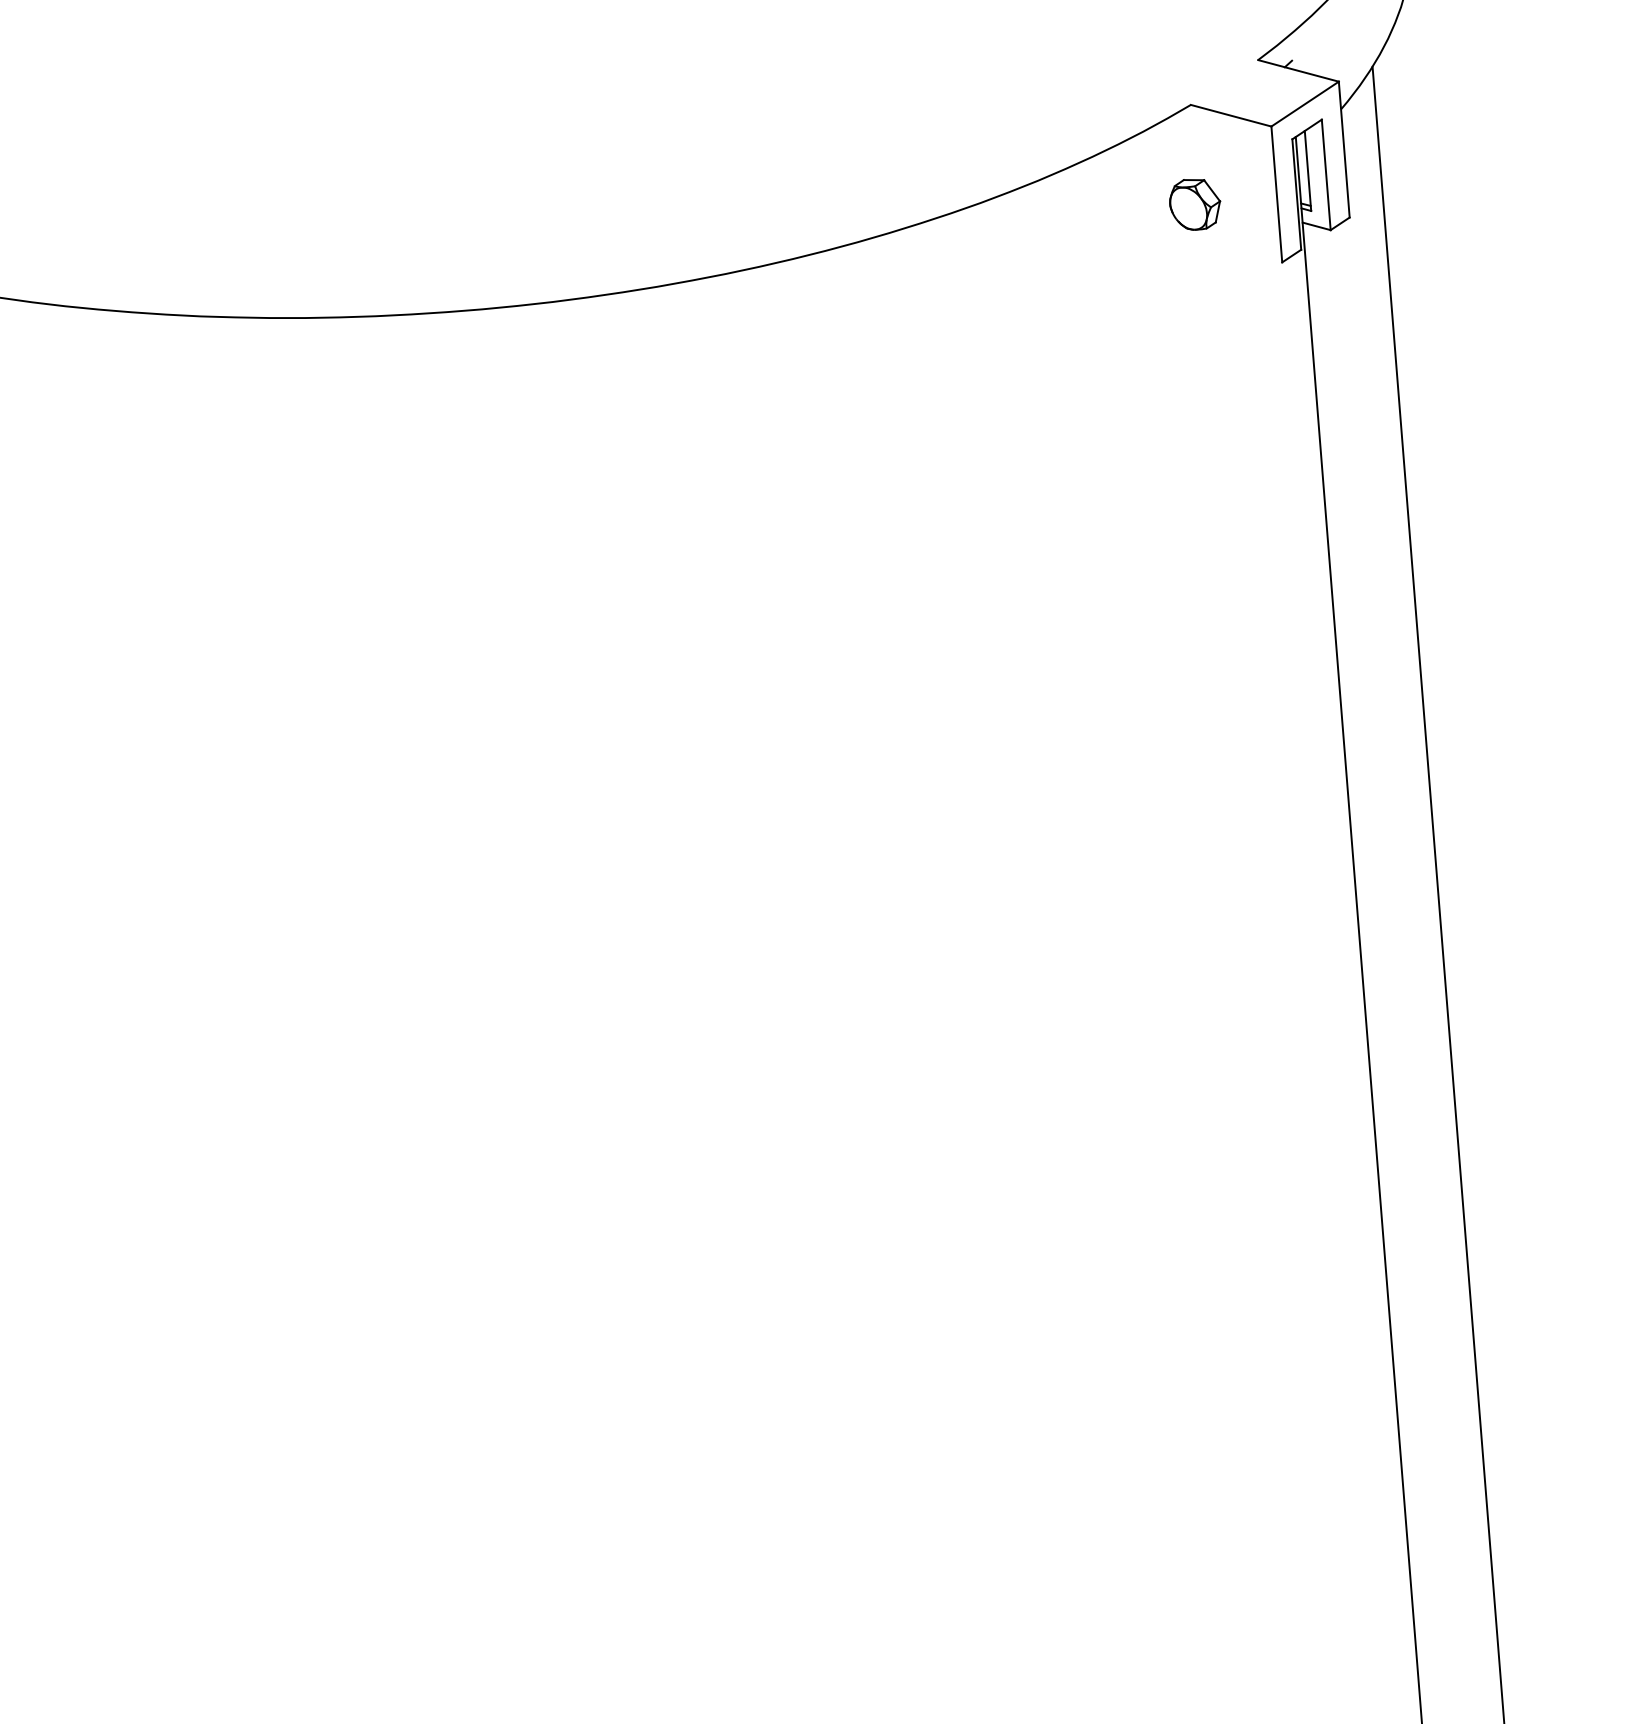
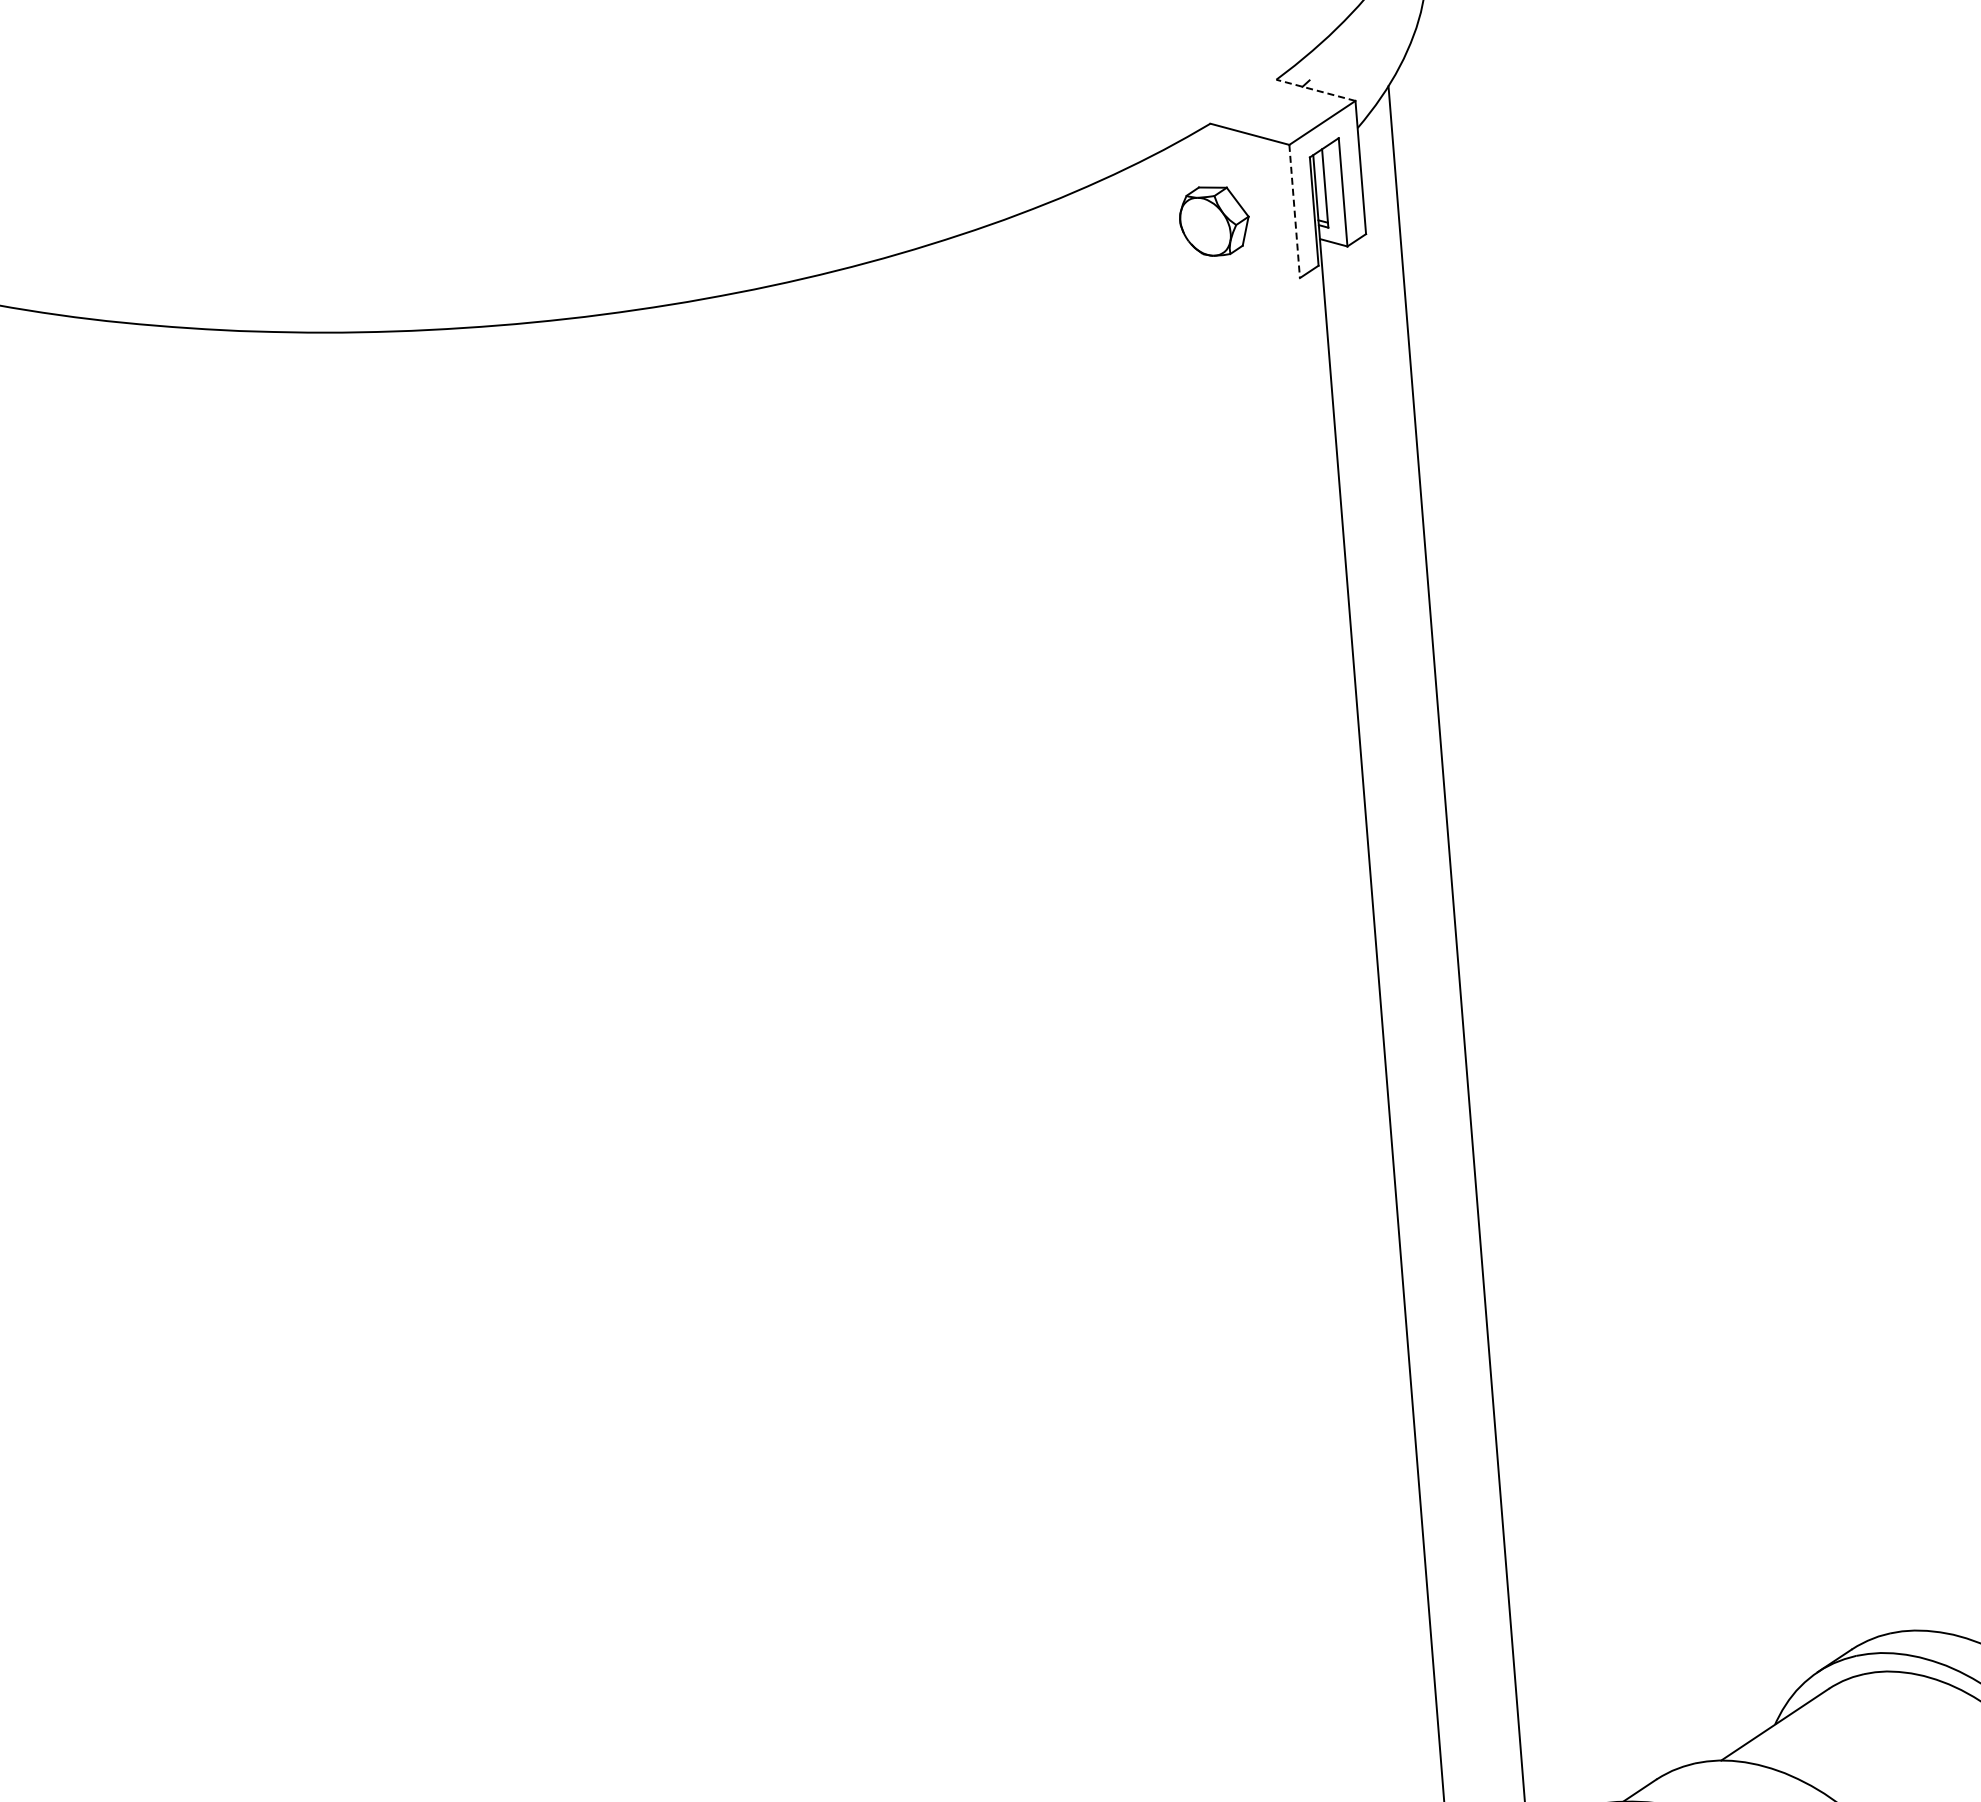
line: (1298, 71) -> (1315, 90), solid -> dashed
line: (1276, 194) -> (1294, 211), solid -> dashed
part: (1195, 204) -> (1214, 221), size x1.4

